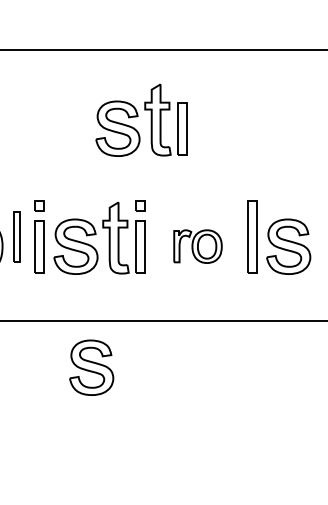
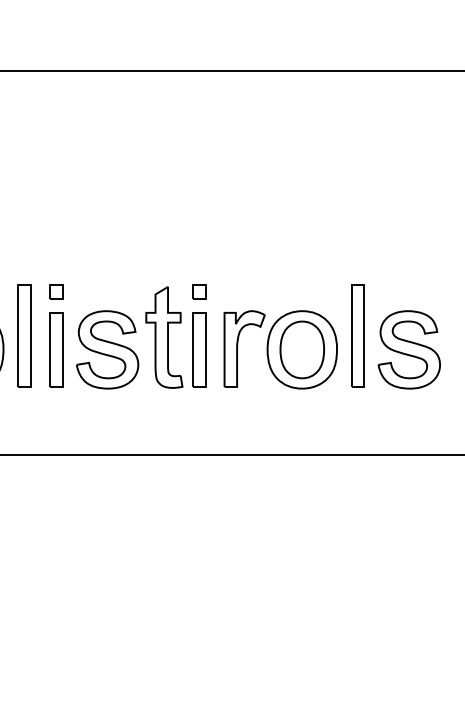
part: (141, 119) -> (200, 169), removed
part: (17, 236) -> (24, 335), size x1.43
part: (197, 246) -> (280, 349), size x1.67
part: (91, 367) -> (129, 521), removed

